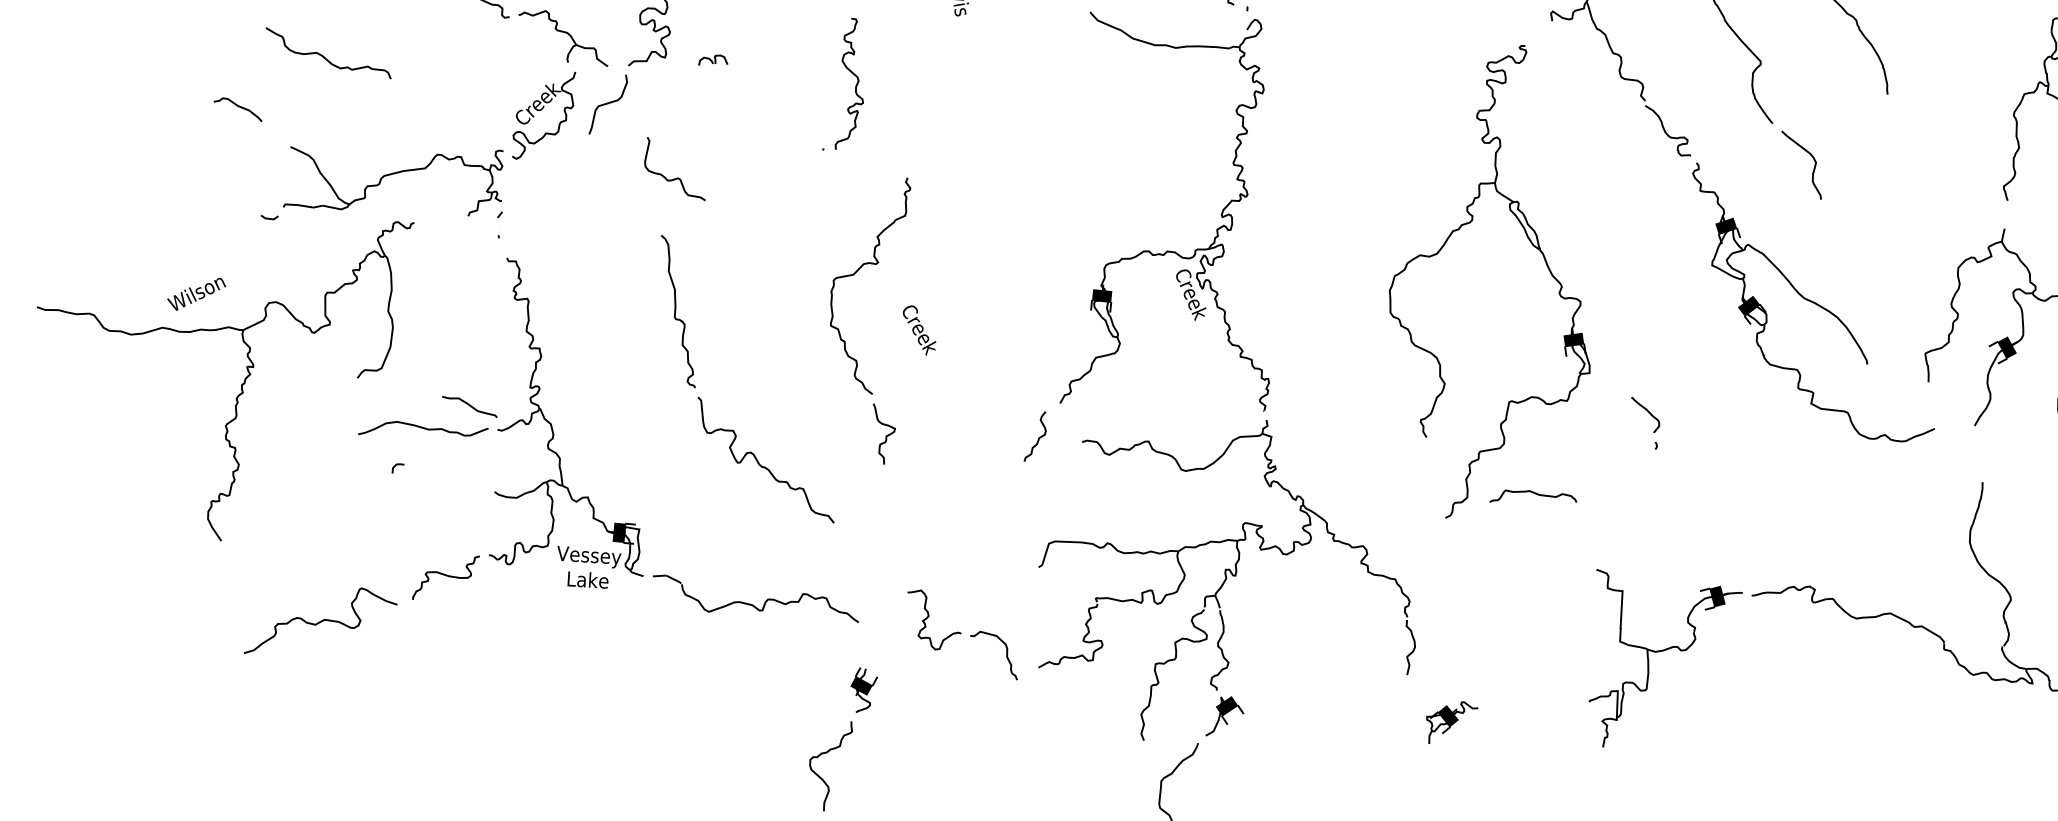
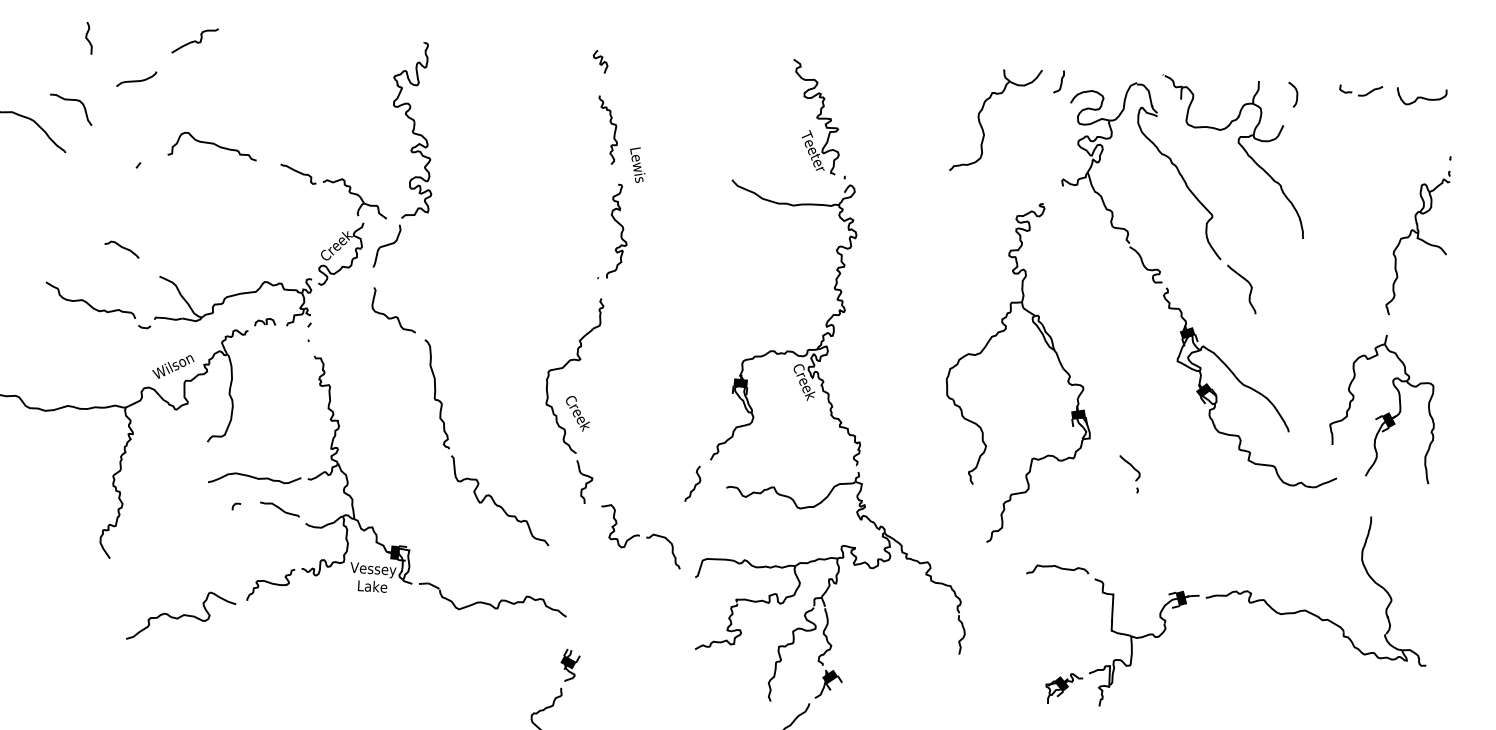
curve: (325, 56) -> (88, 302), moved
part: (713, 60) -> (265, 322), moved
part: (854, 86) -> (620, 233), moved
curve: (674, 177) -> (393, 316), moved
text: (196, 293) -> (173, 366), moved
text: (918, 329) -> (577, 413), moved
curve: (469, 406) -> (279, 509), moved
curve: (1534, 494) -> (1058, 568), moved
part: (962, 634) -> (640, 536), moved
part: (1452, 722) -> (1064, 688), moved

